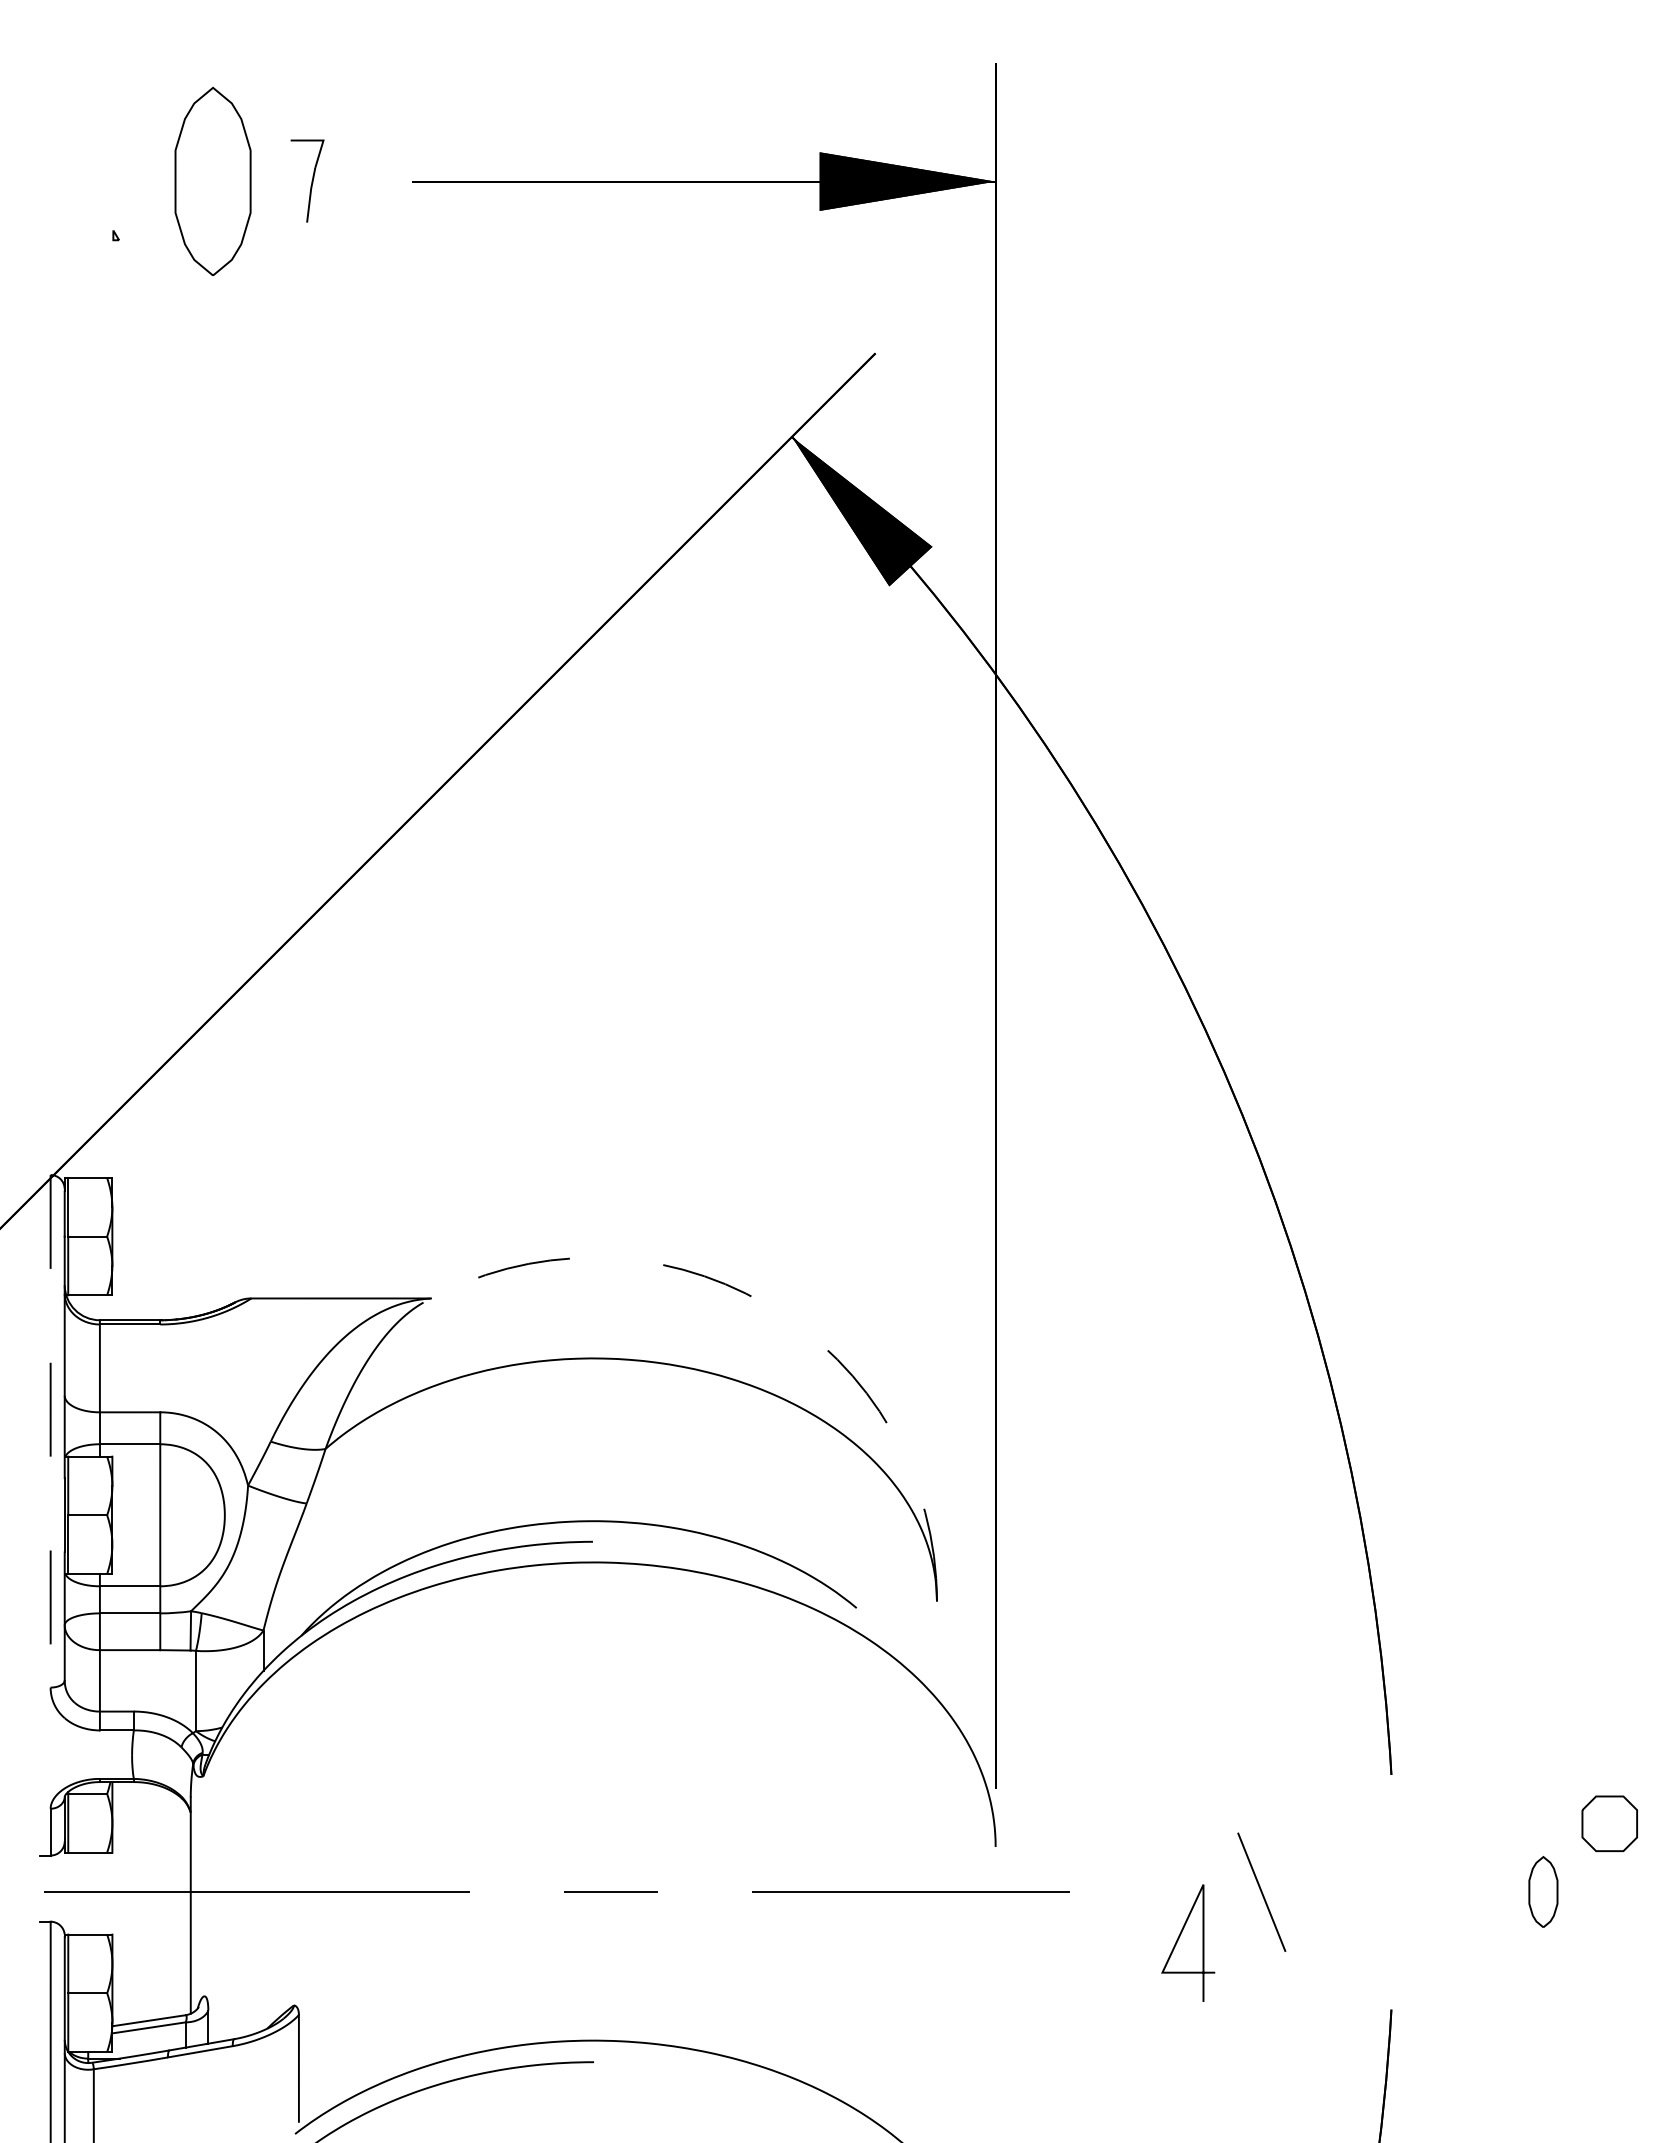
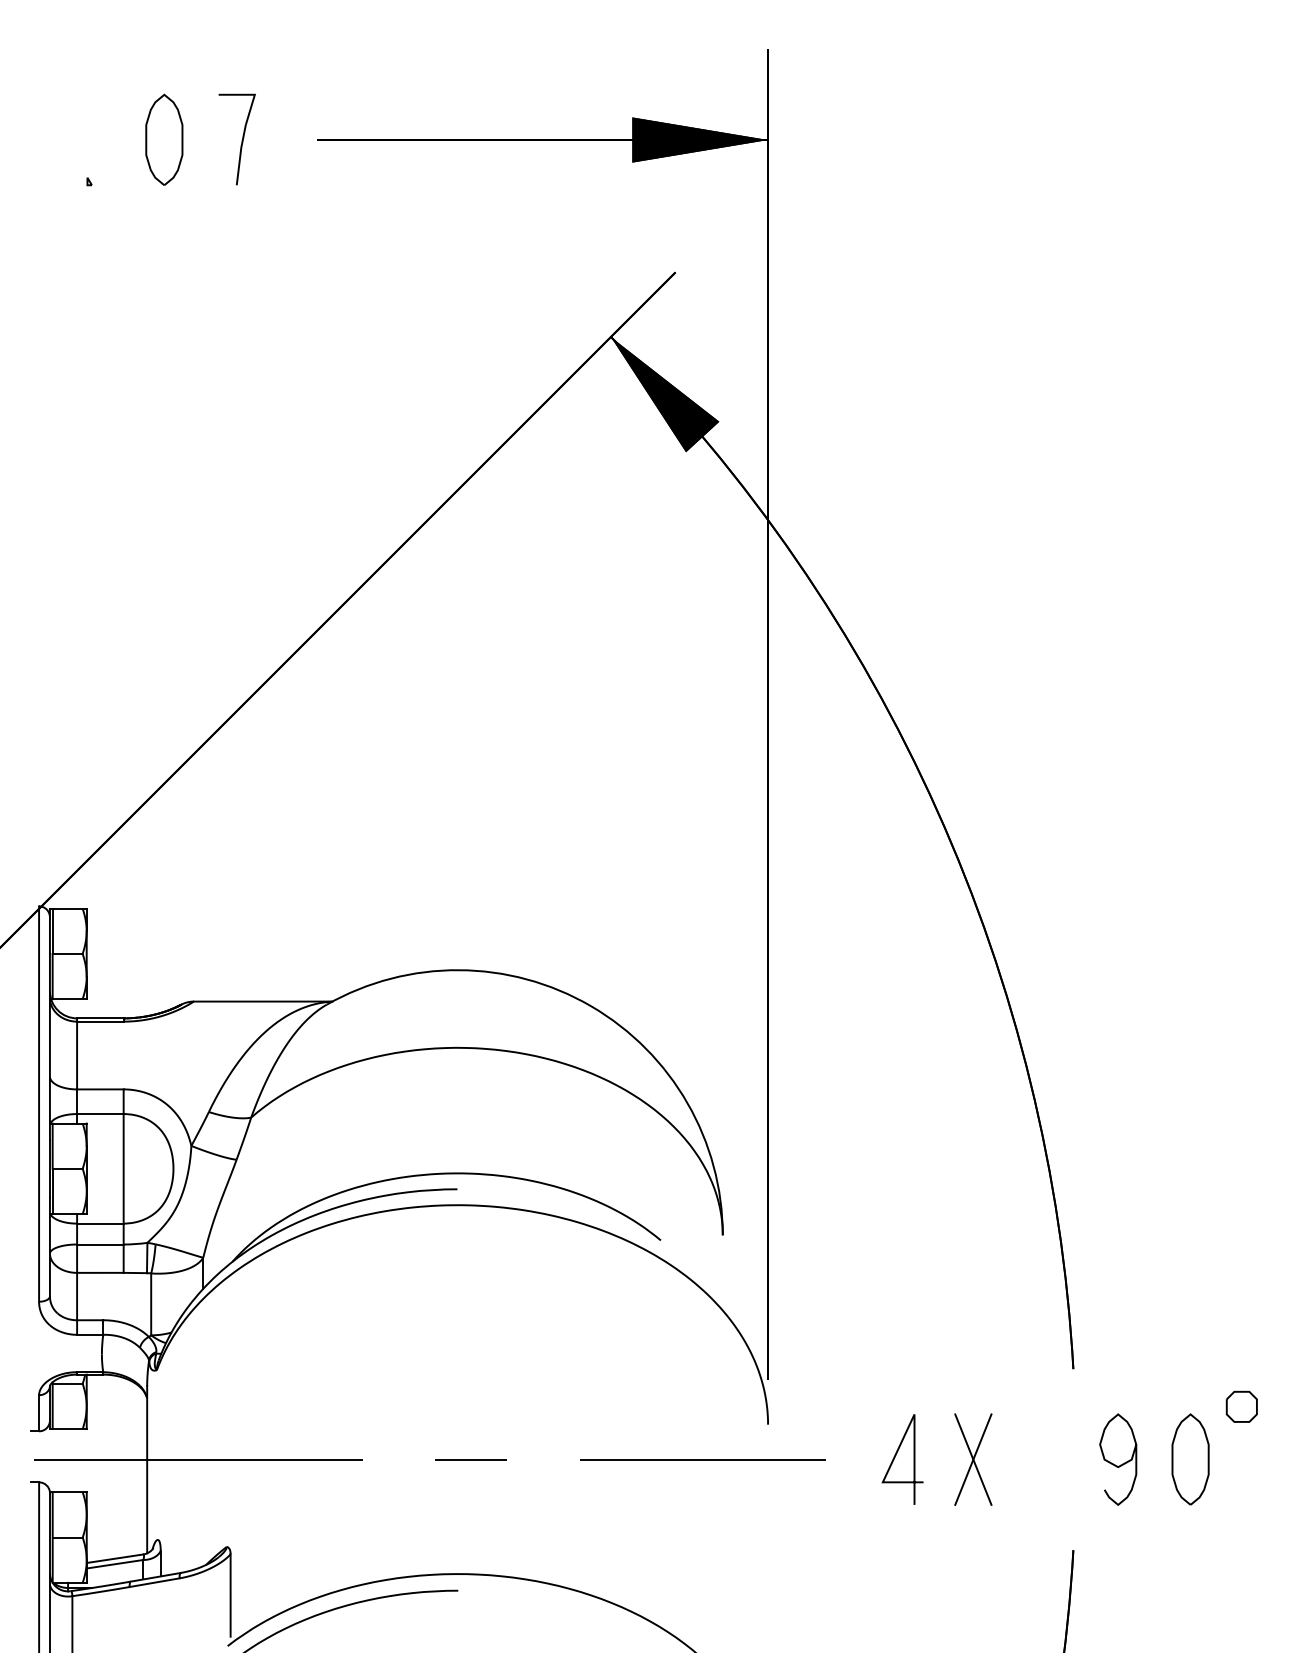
part: (212, 181) -> (163, 139), size x0.62
part: (307, 181) -> (237, 139), size x1.43
arc: (766, 1304) -> (591, 1006), dashed -> solid
line: (50, 1431) -> (38, 1104), dashed -> solid
part: (1609, 1823) -> (1241, 1406), size x0.71
line: (1261, 1891) -> (973, 1459), added
part: (1543, 1891) -> (1190, 1459), size x1.67
curve: (1445, 1898) -> (1115, 1464), added
line: (1179, 1938) -> (896, 1455), moved

